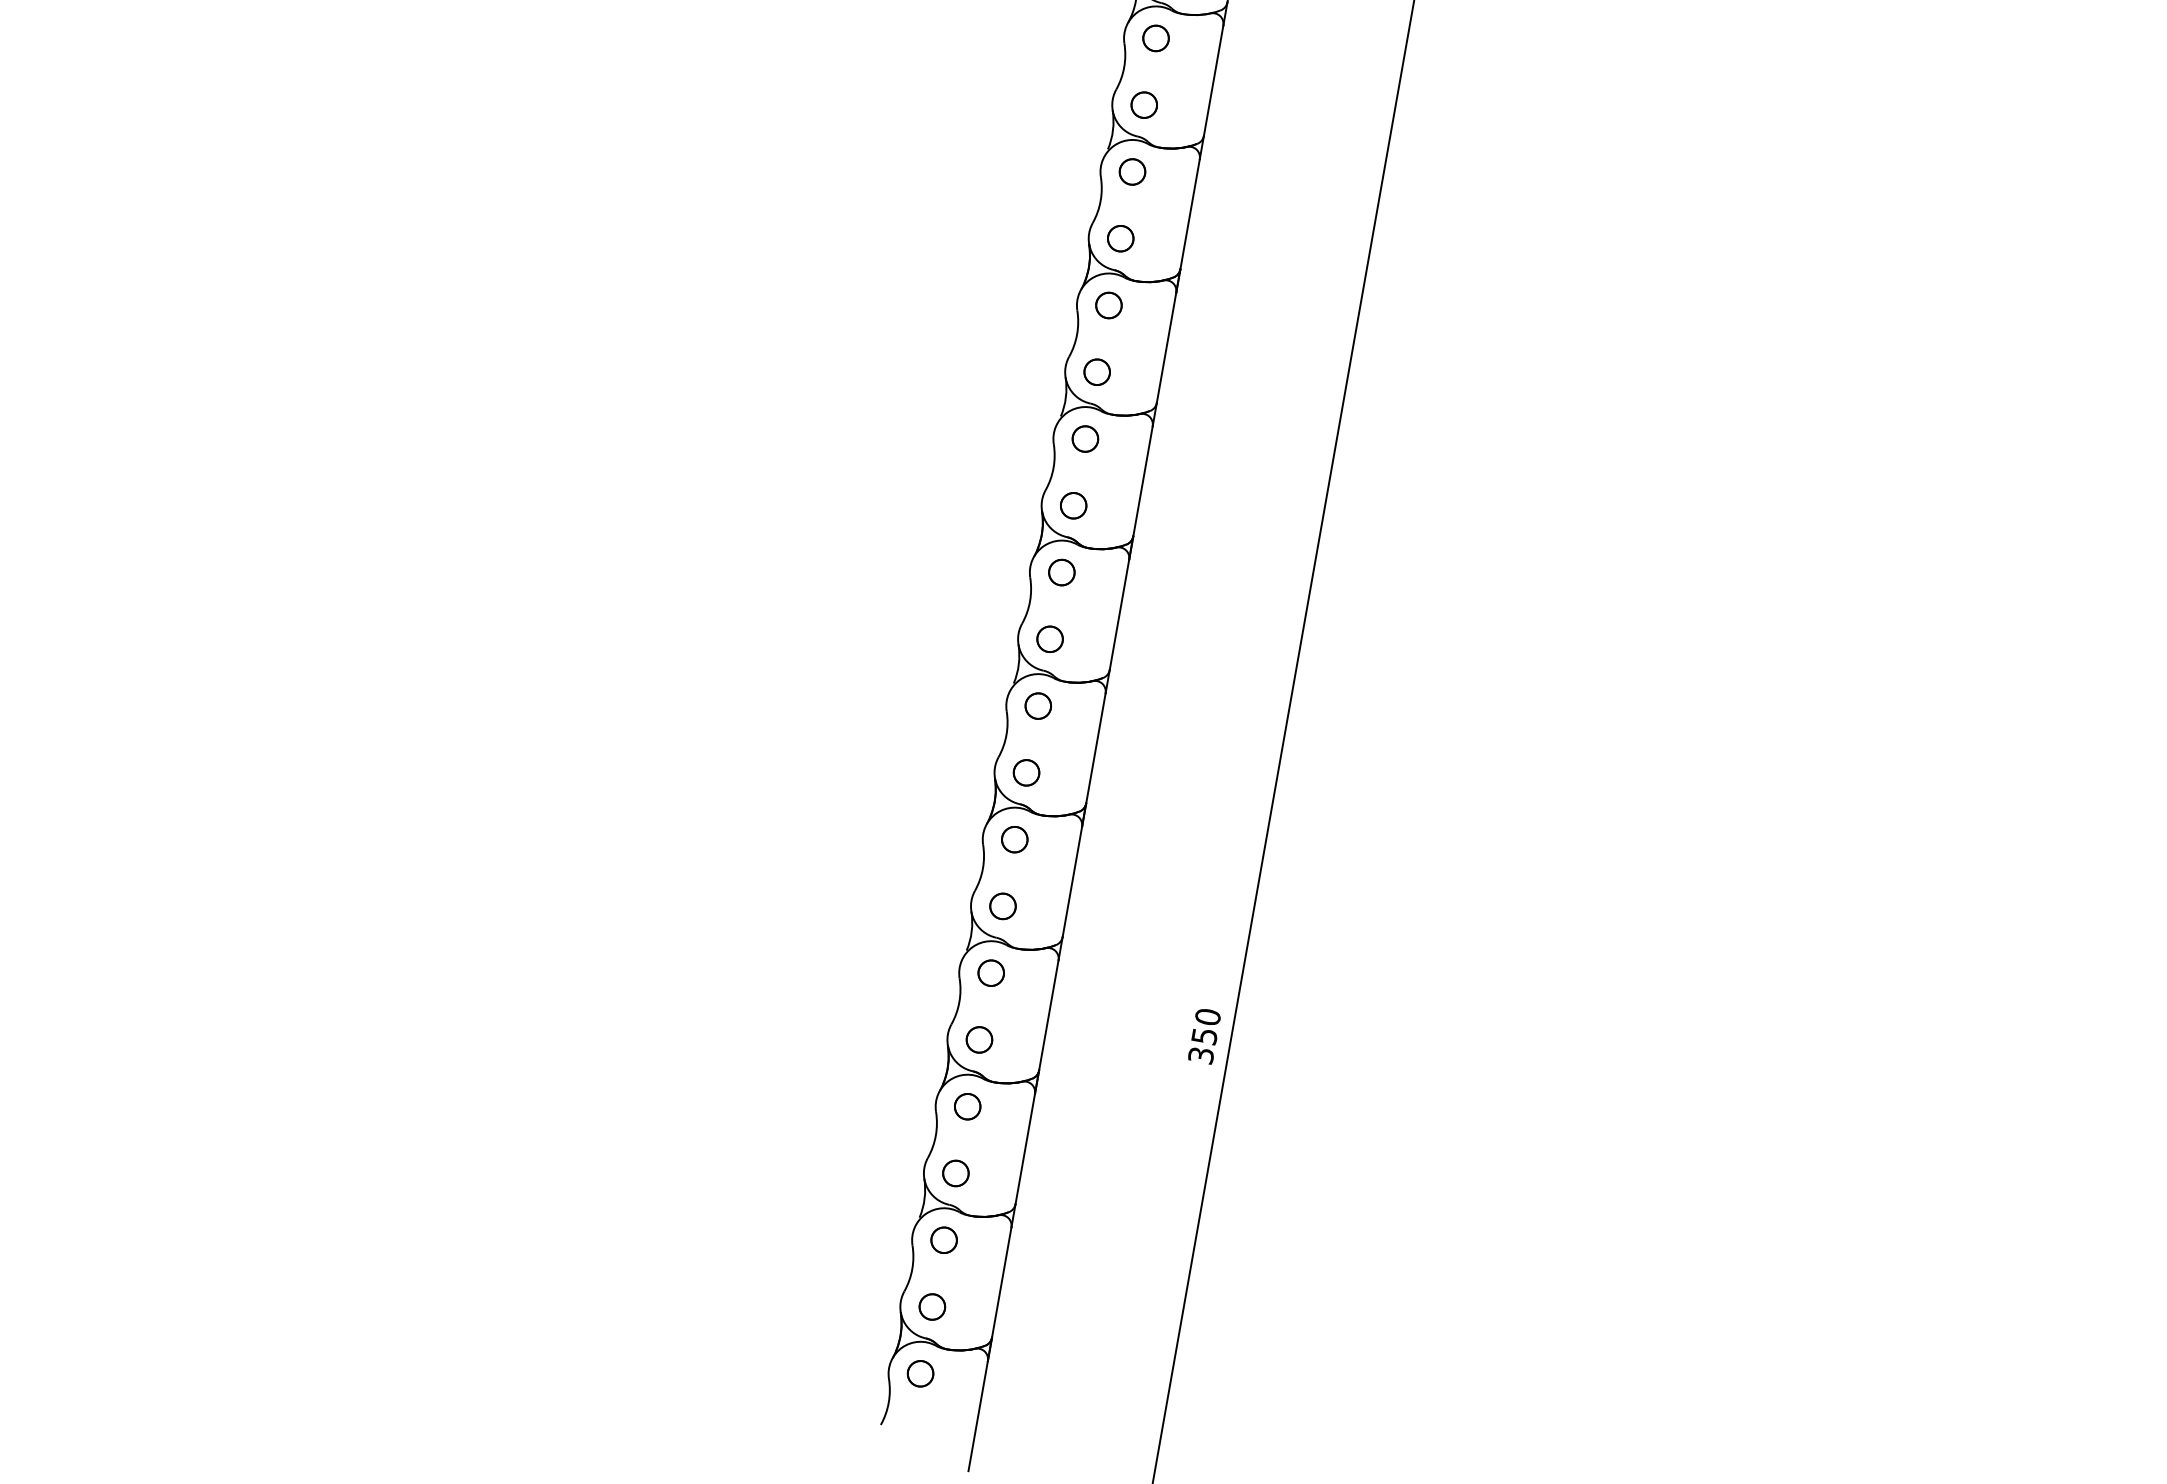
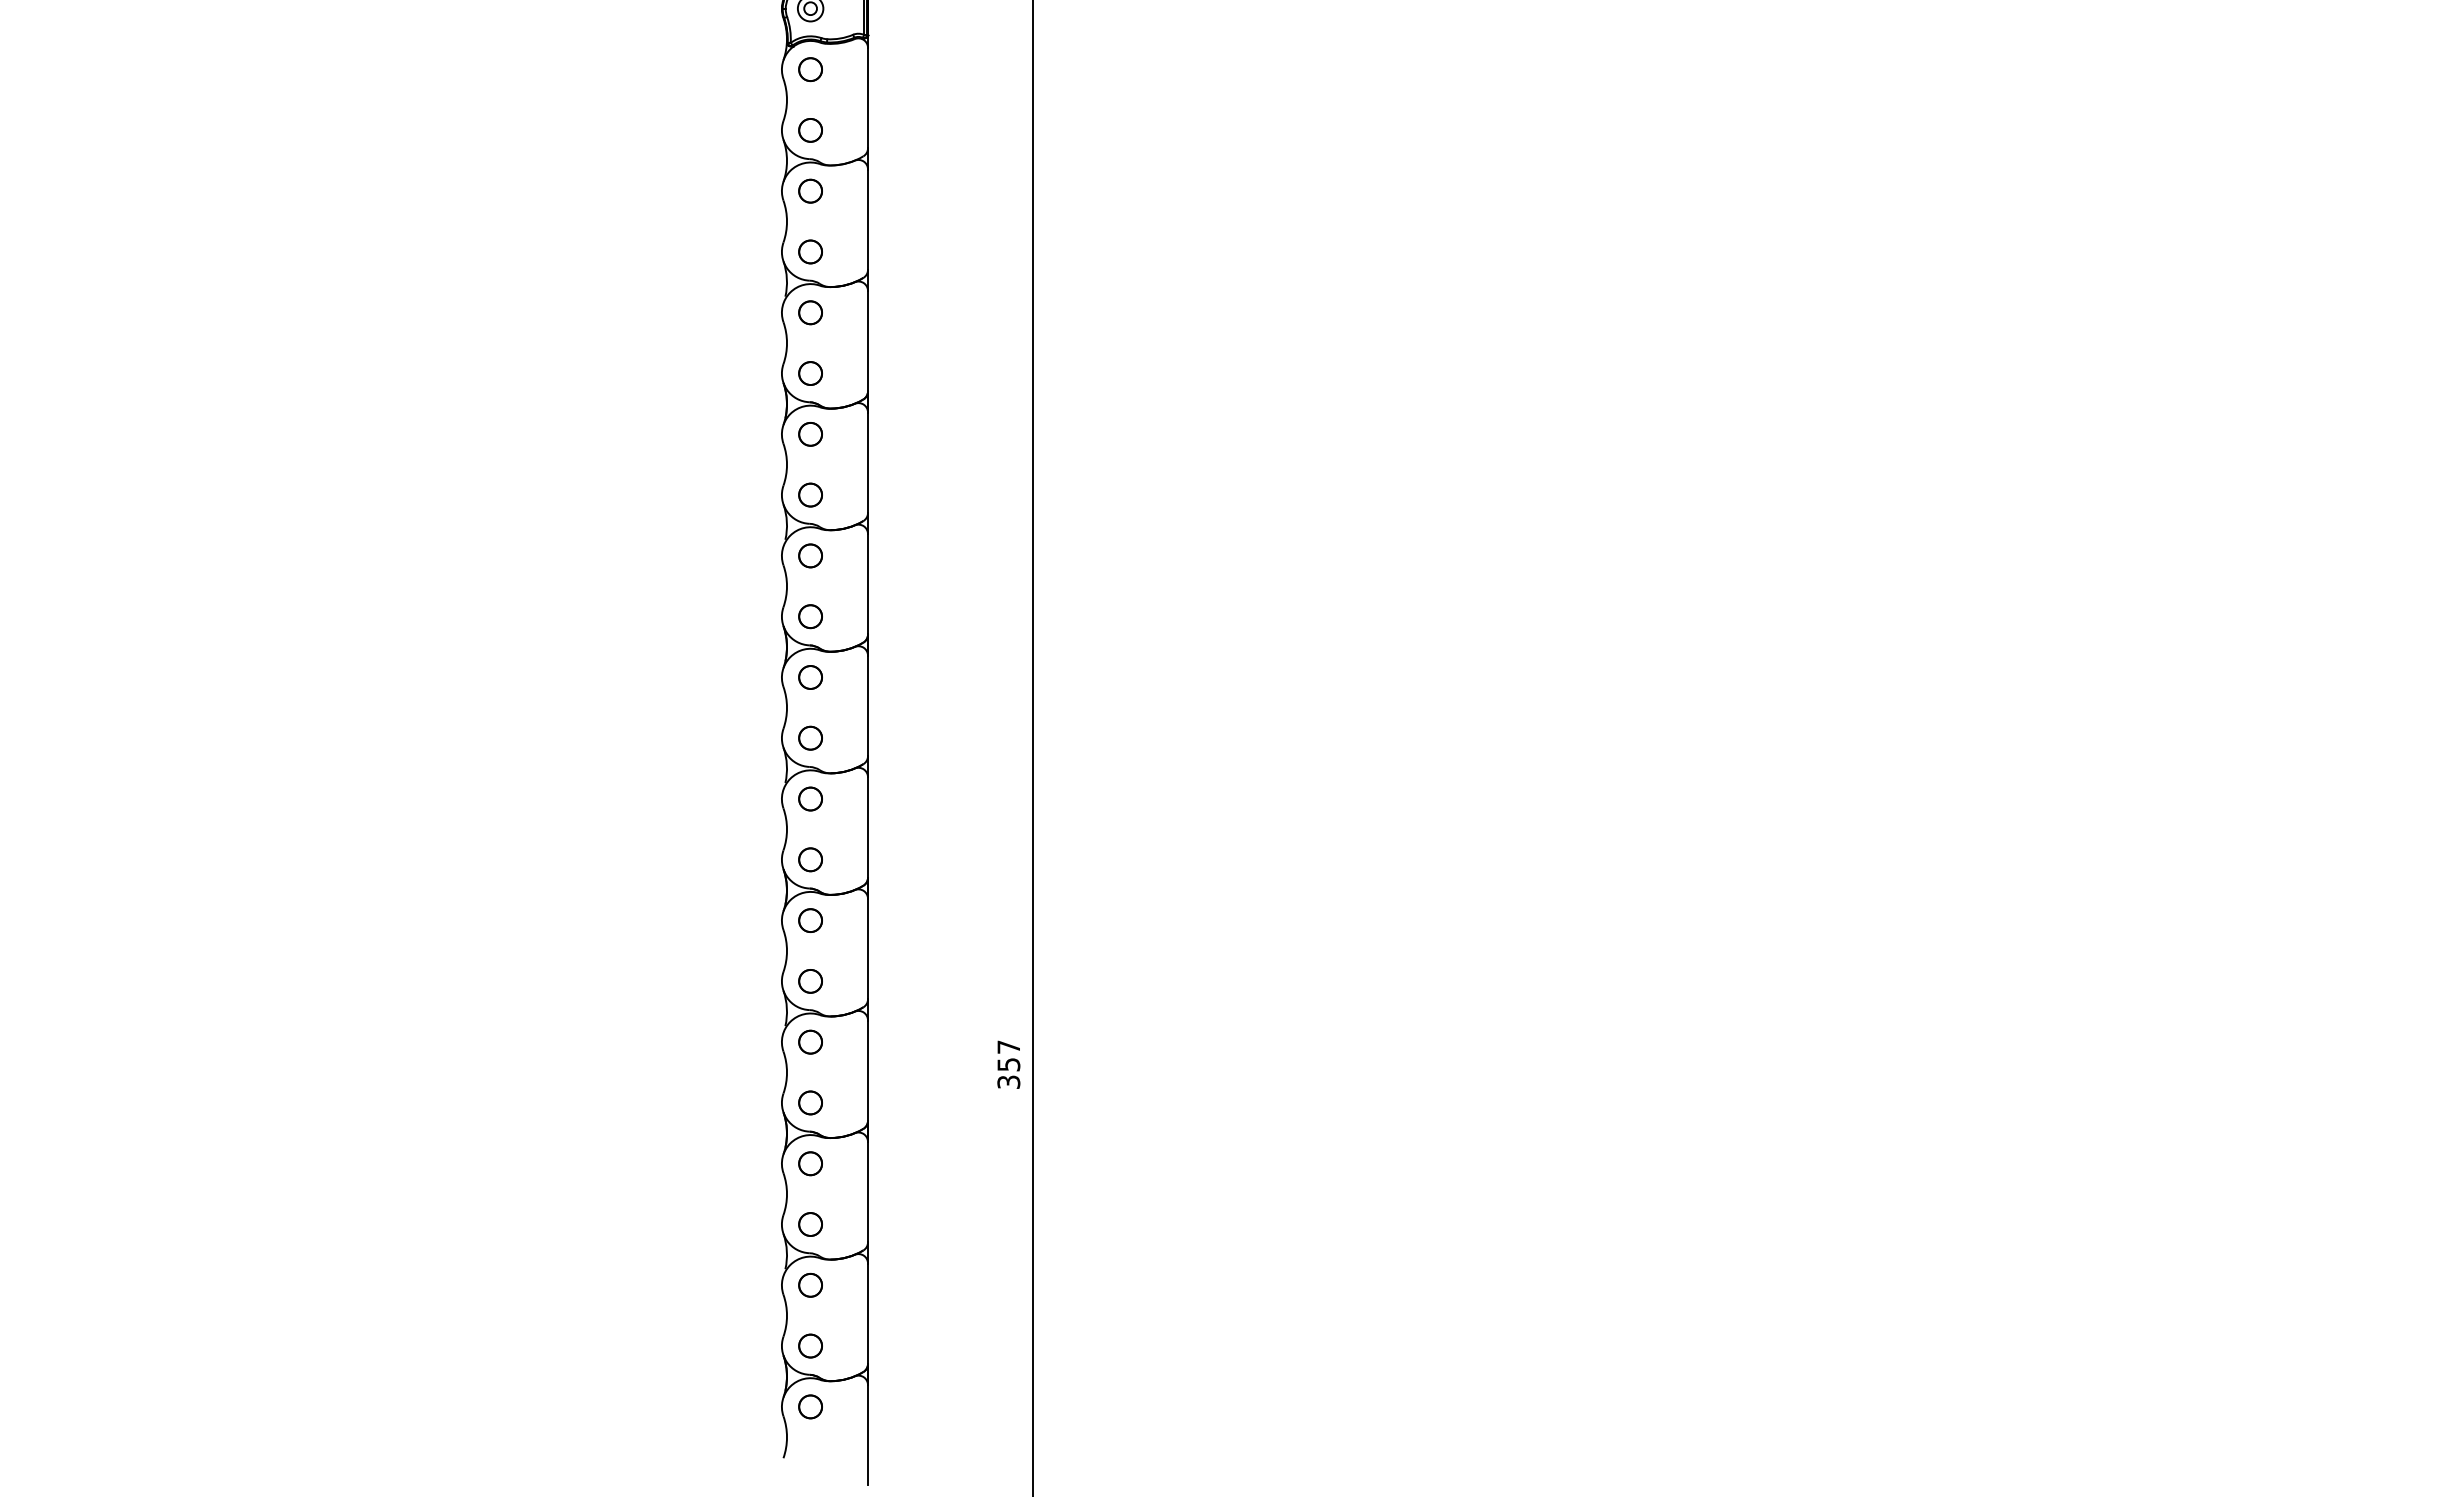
text: (1207, 1017) -> (1008, 1047), 350 -> 357

